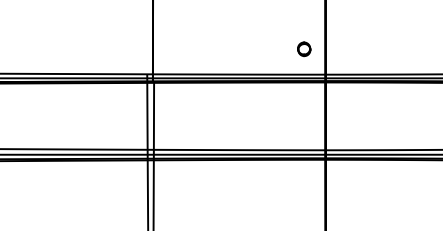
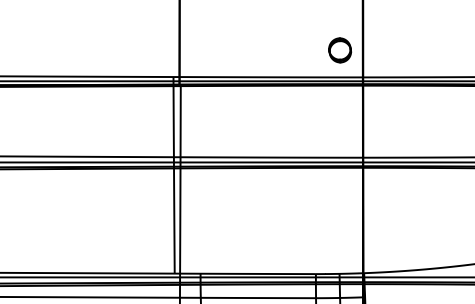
part: (304, 49) -> (340, 50), size x1.67

